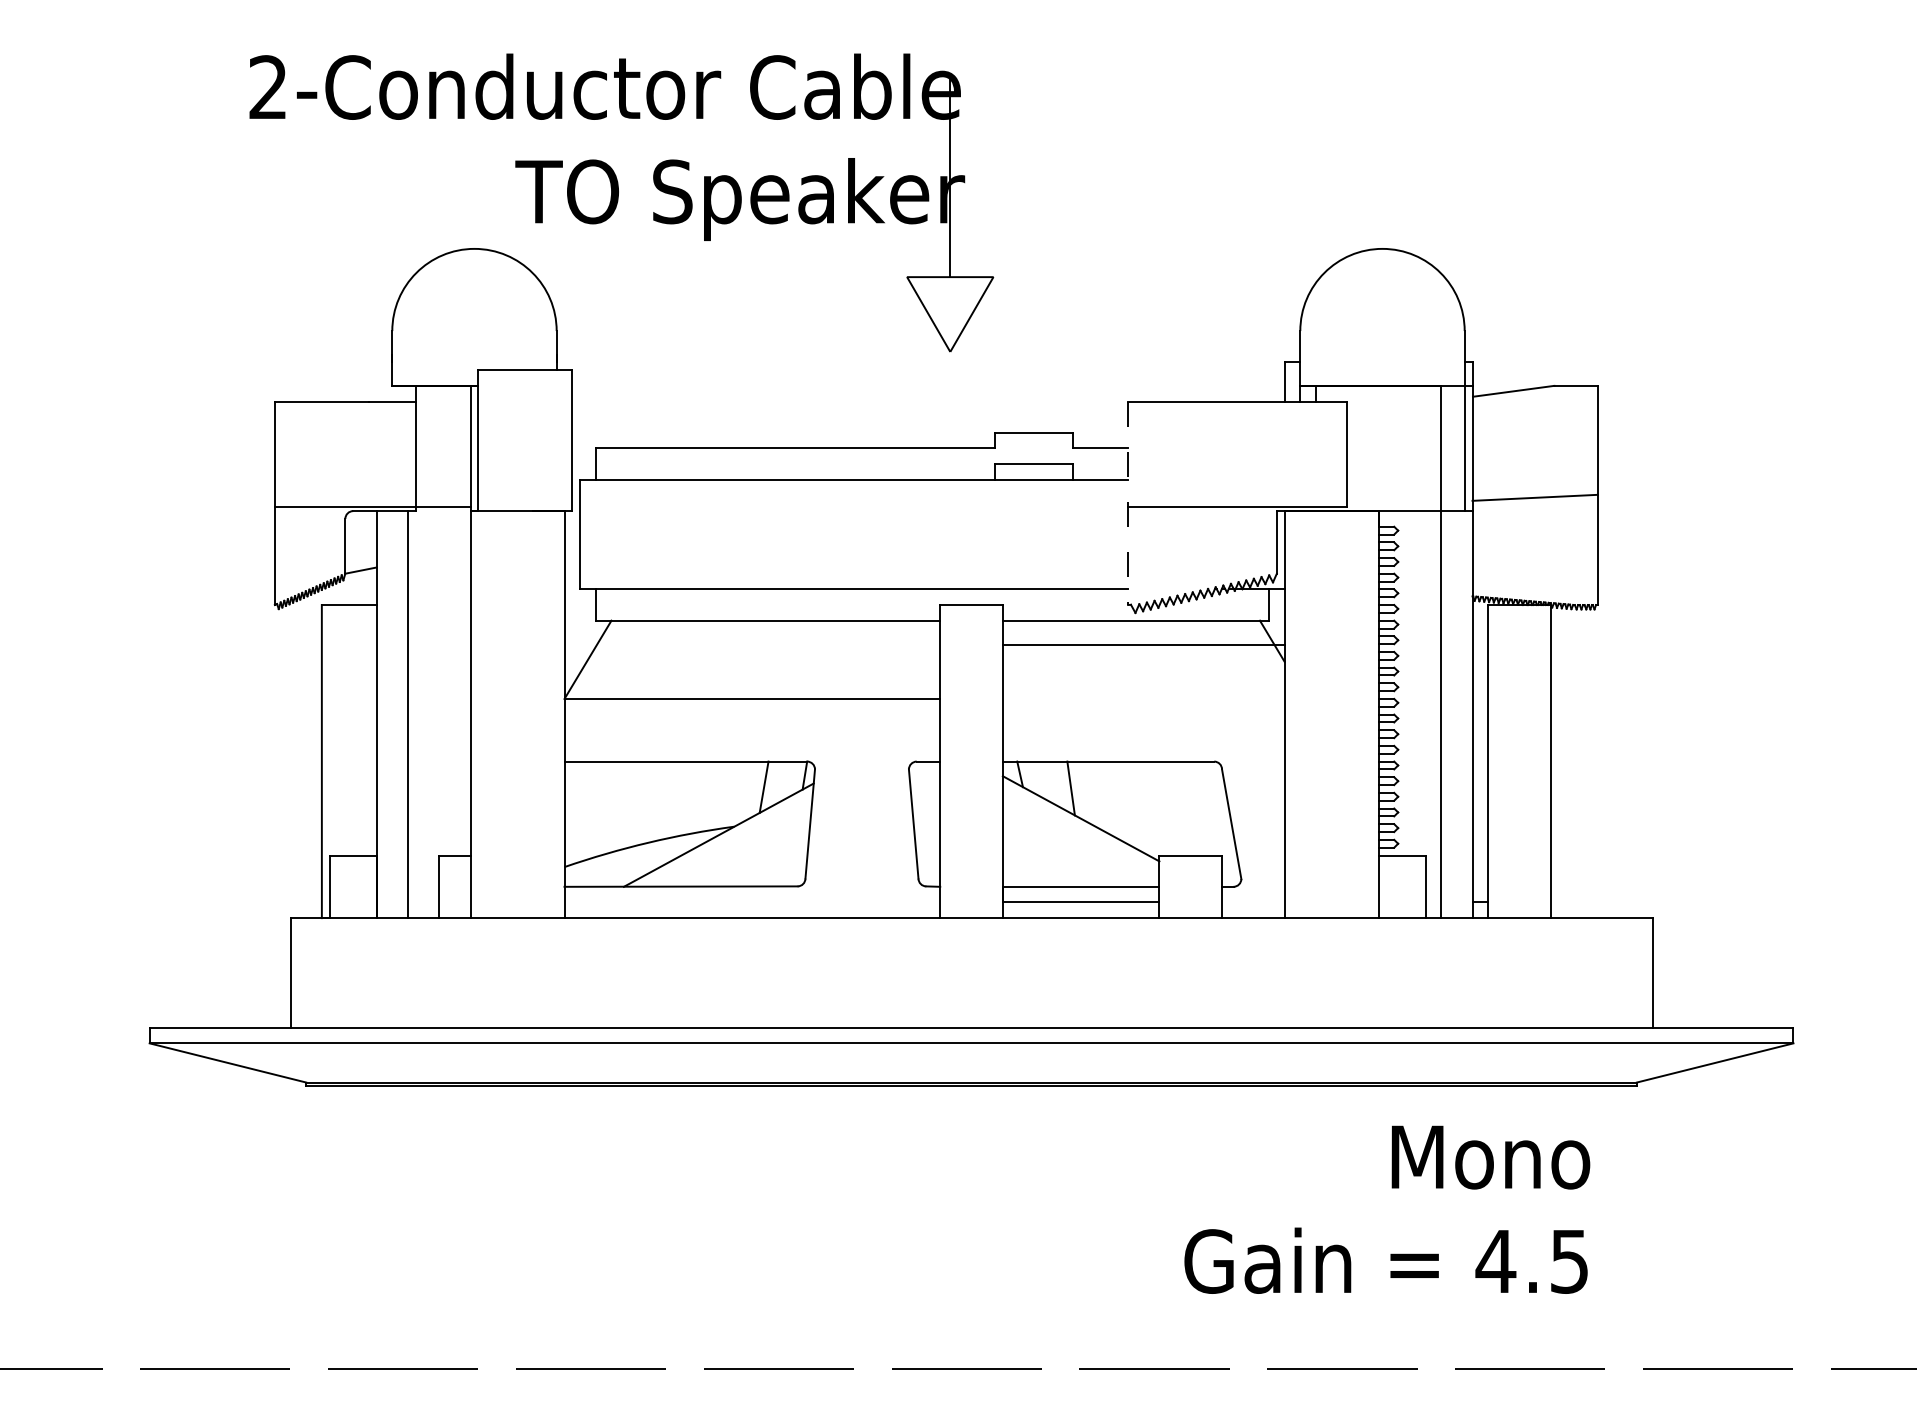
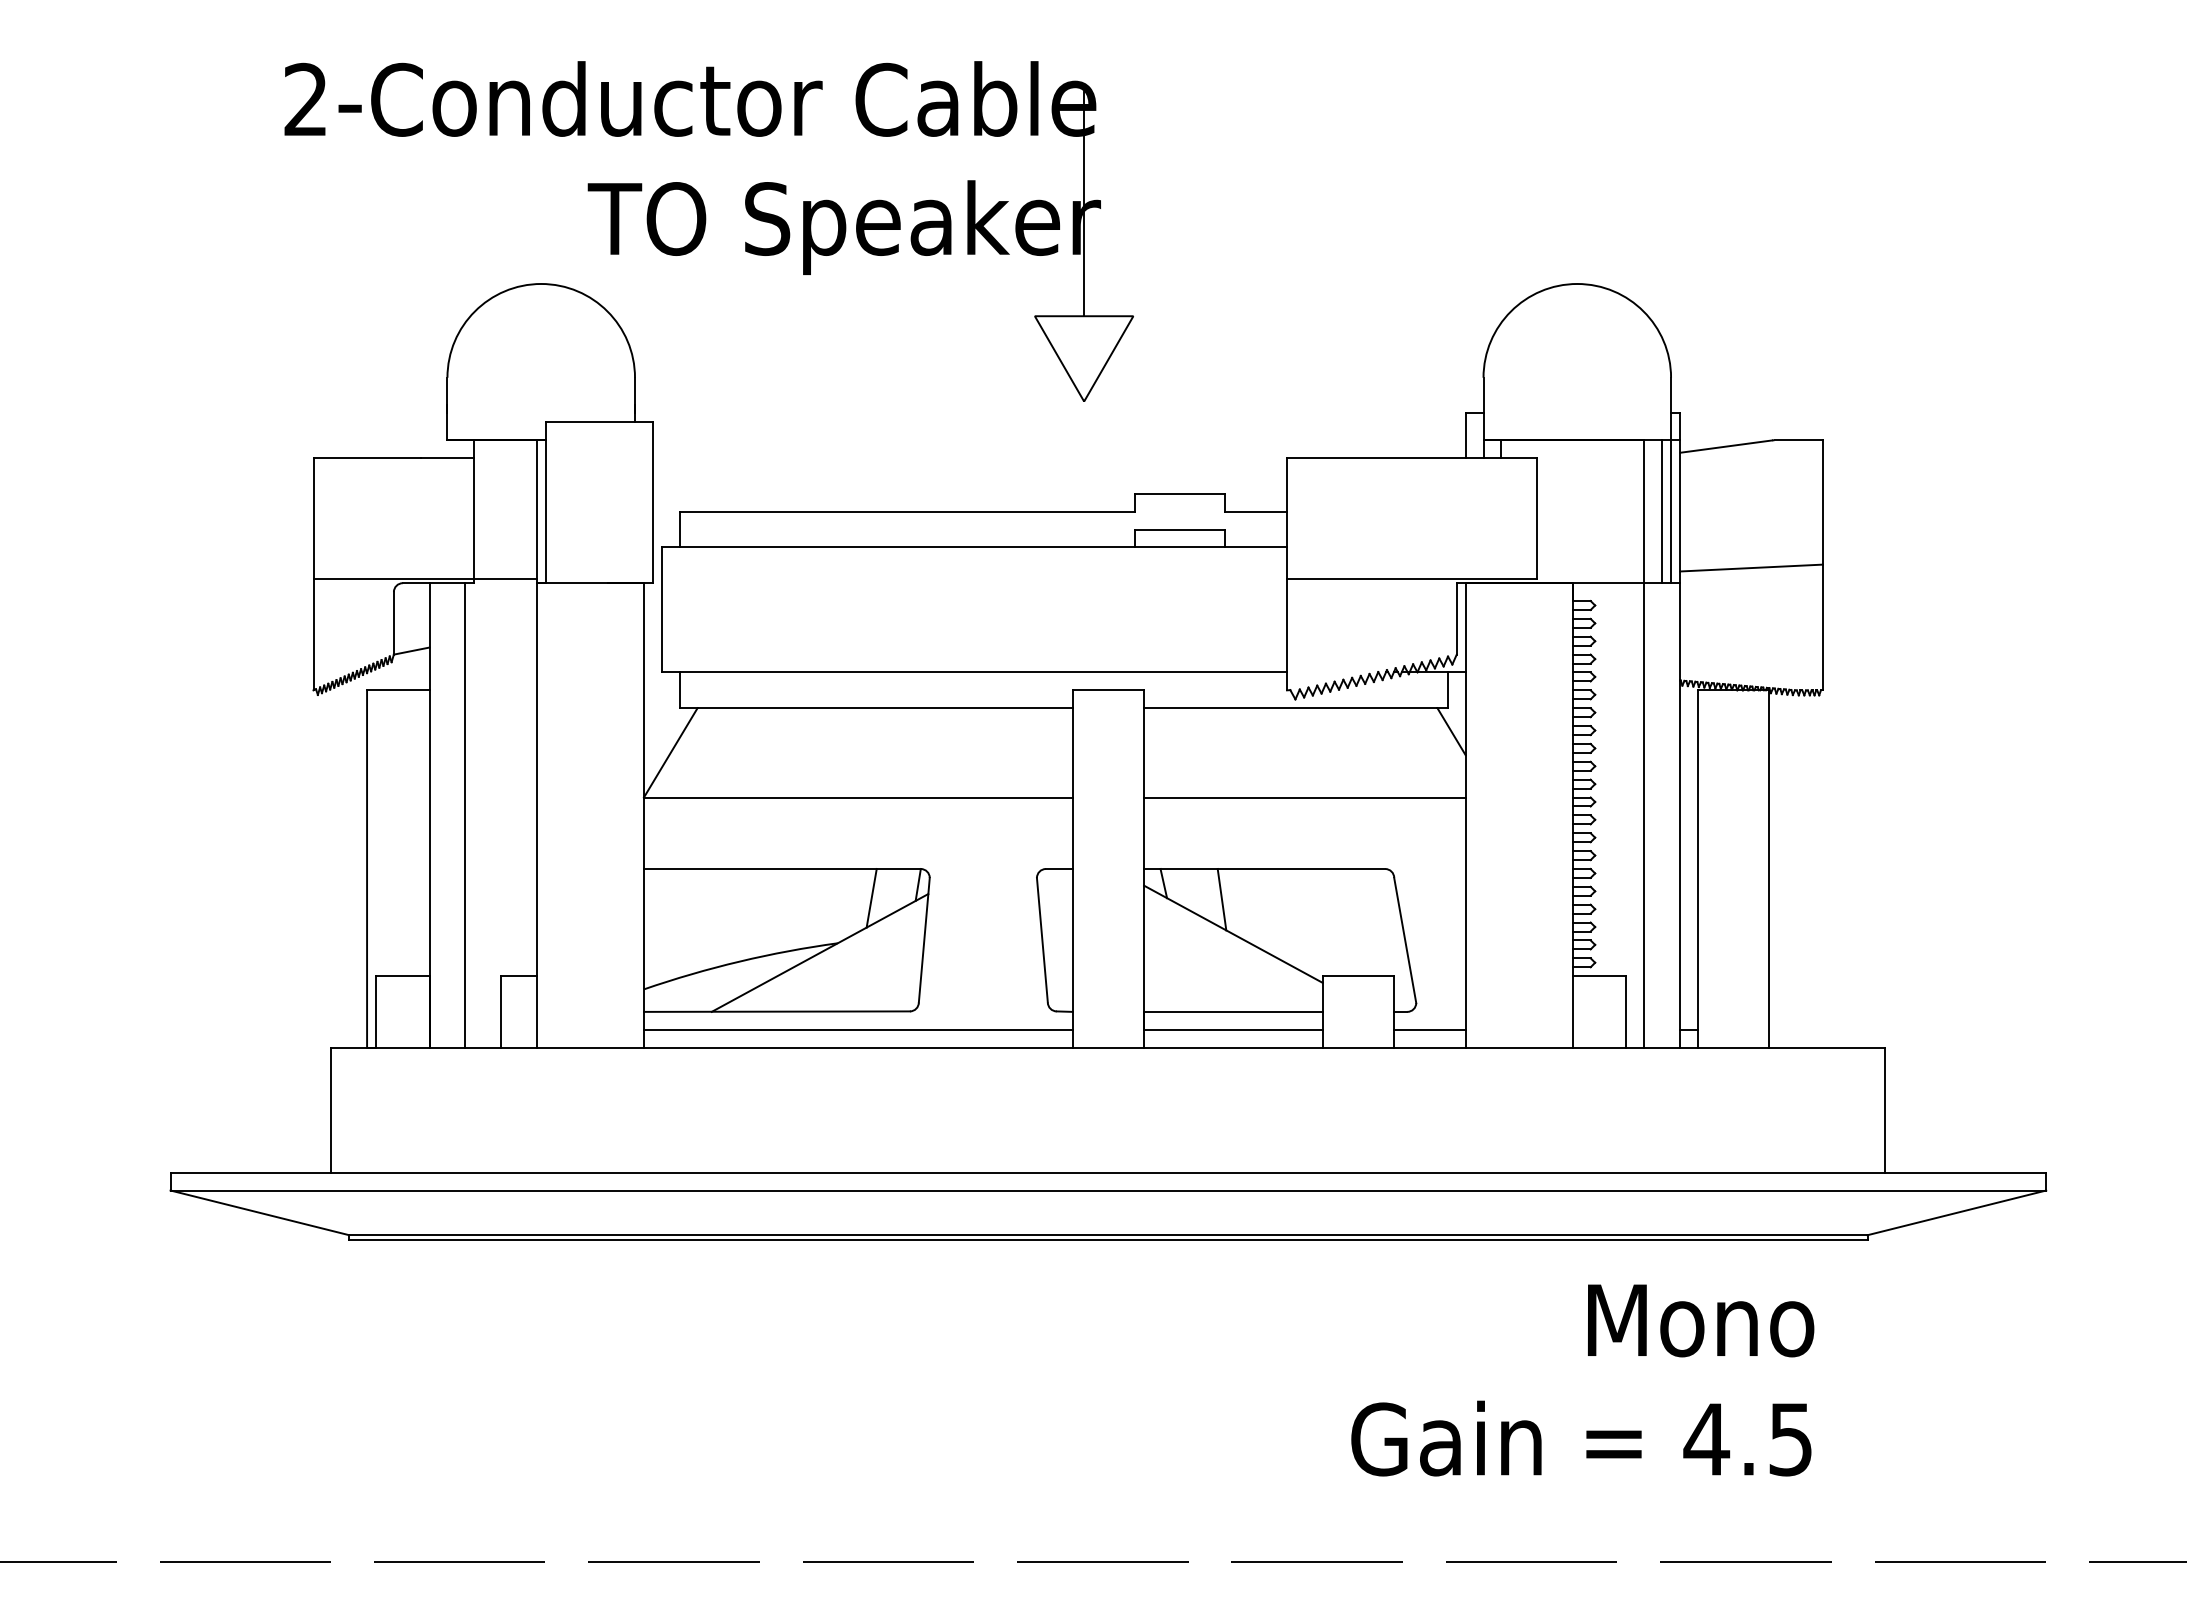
line: (1457, 448) -> (1662, 511), added
line: (1128, 503) -> (1287, 574), dashed -> solid
line: (1143, 645) -> (1304, 797), moved
line: (751, 902) -> (857, 1029), added
line: (1252, 902) -> (1429, 1029), added

